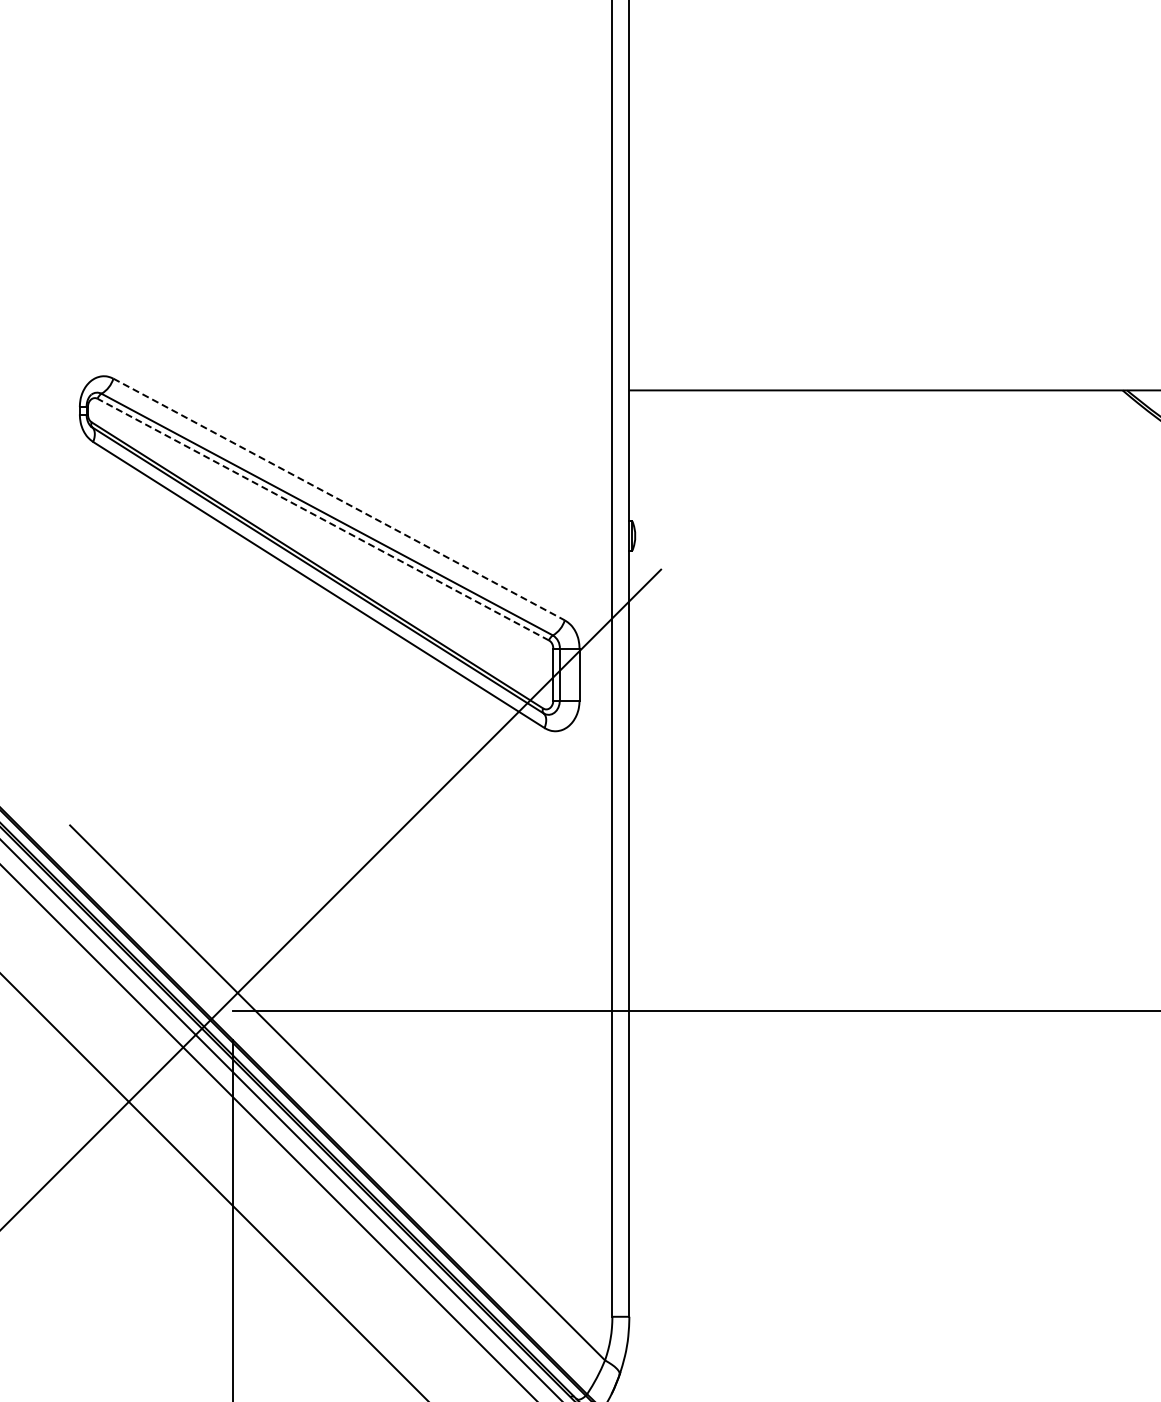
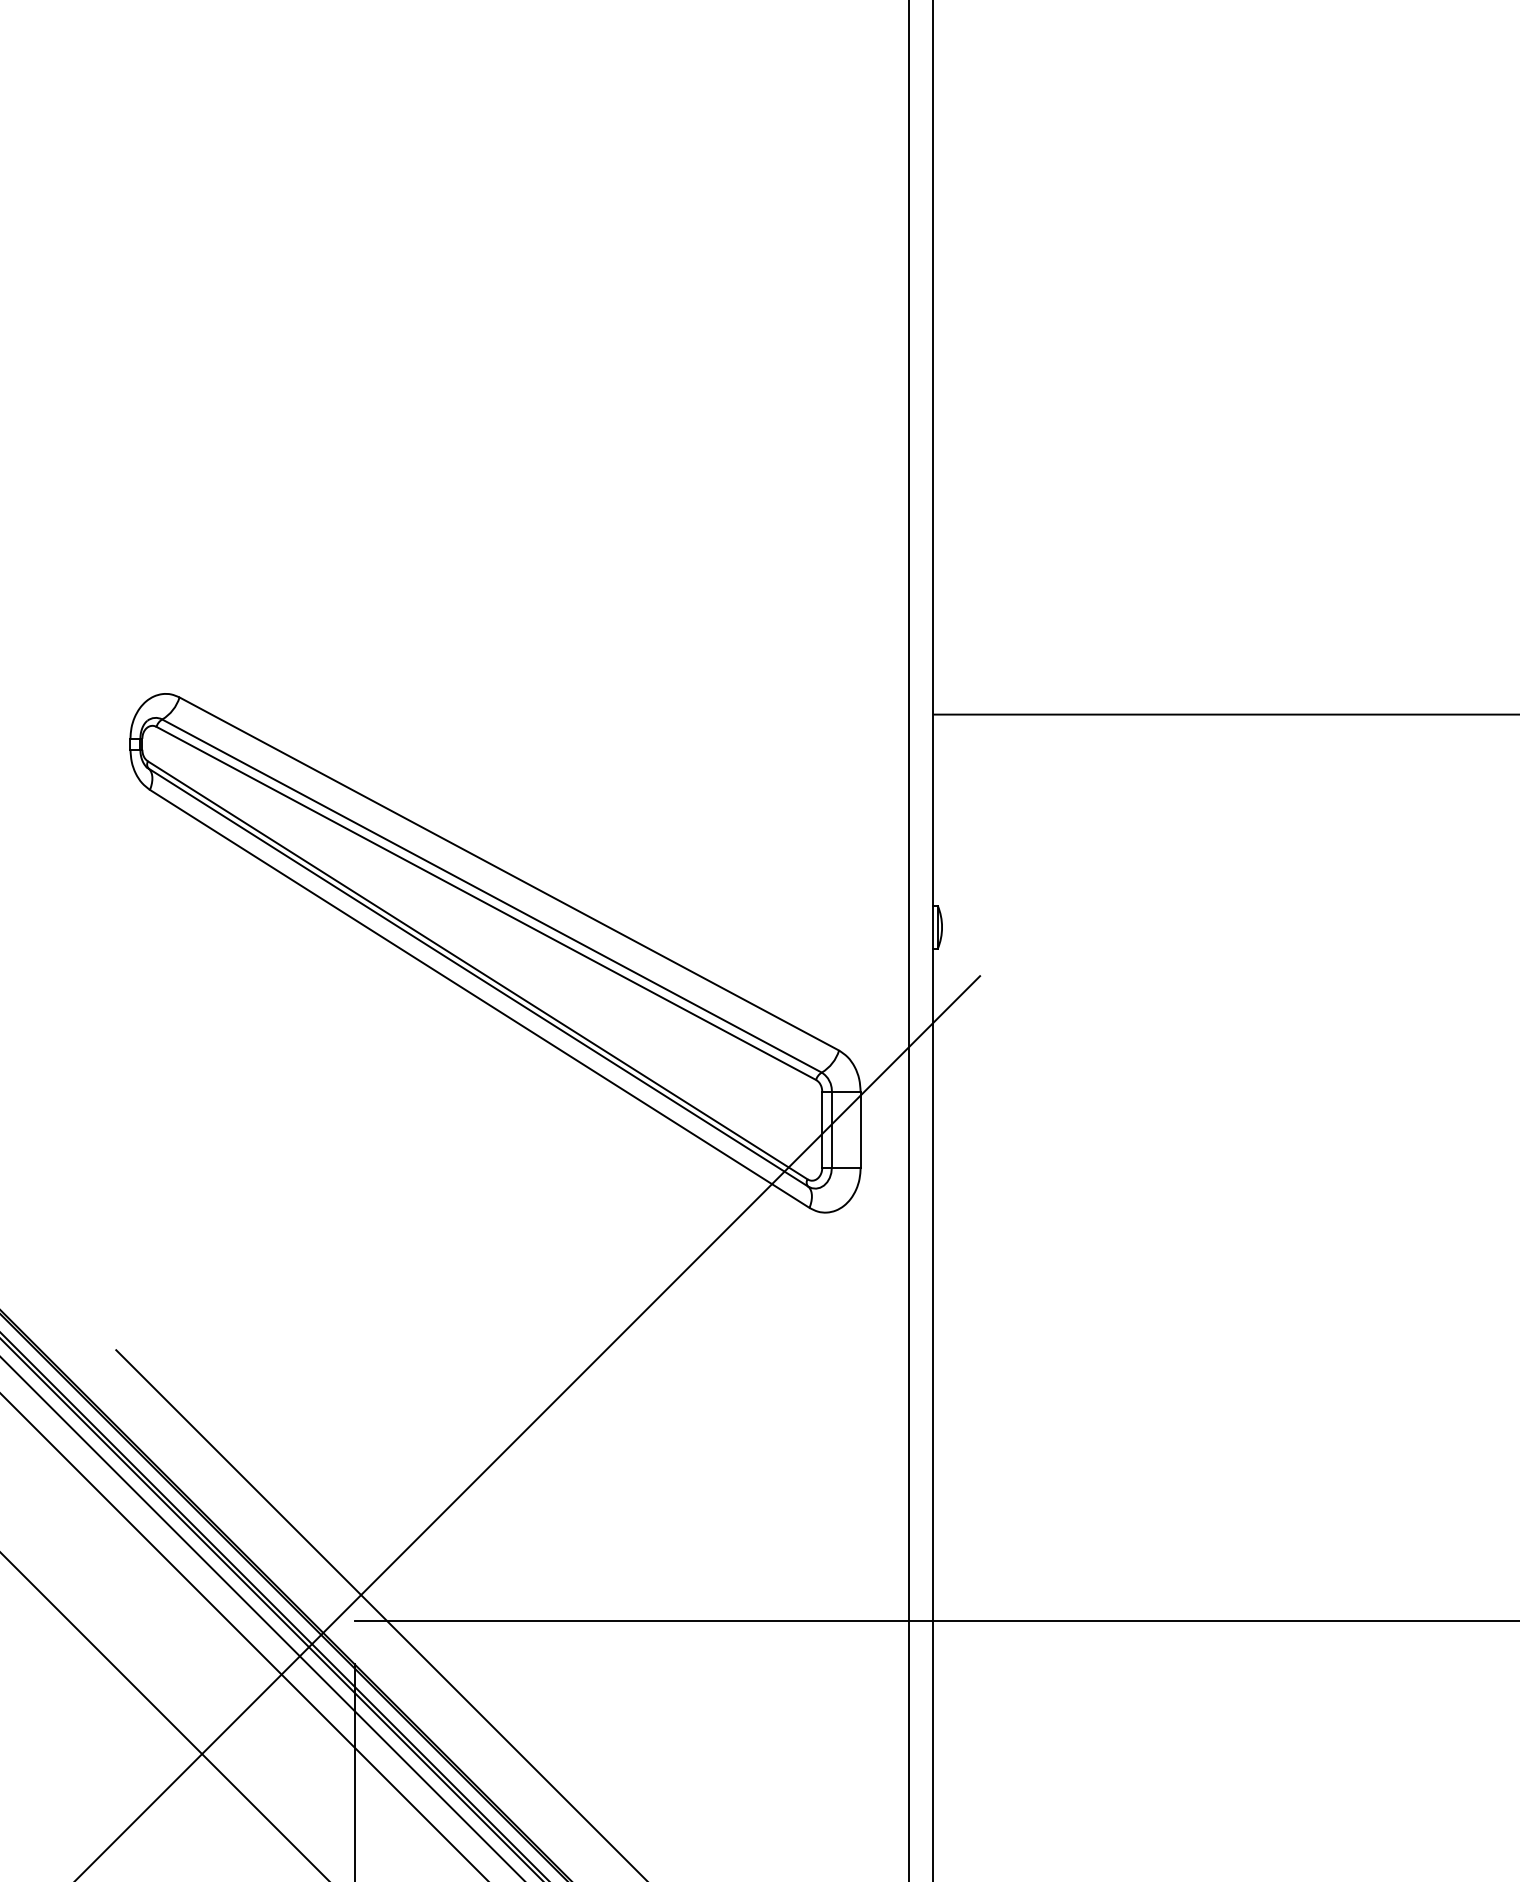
line: (339, 499) -> (509, 873), dashed -> solid
line: (322, 519) -> (485, 903), dashed -> solid

